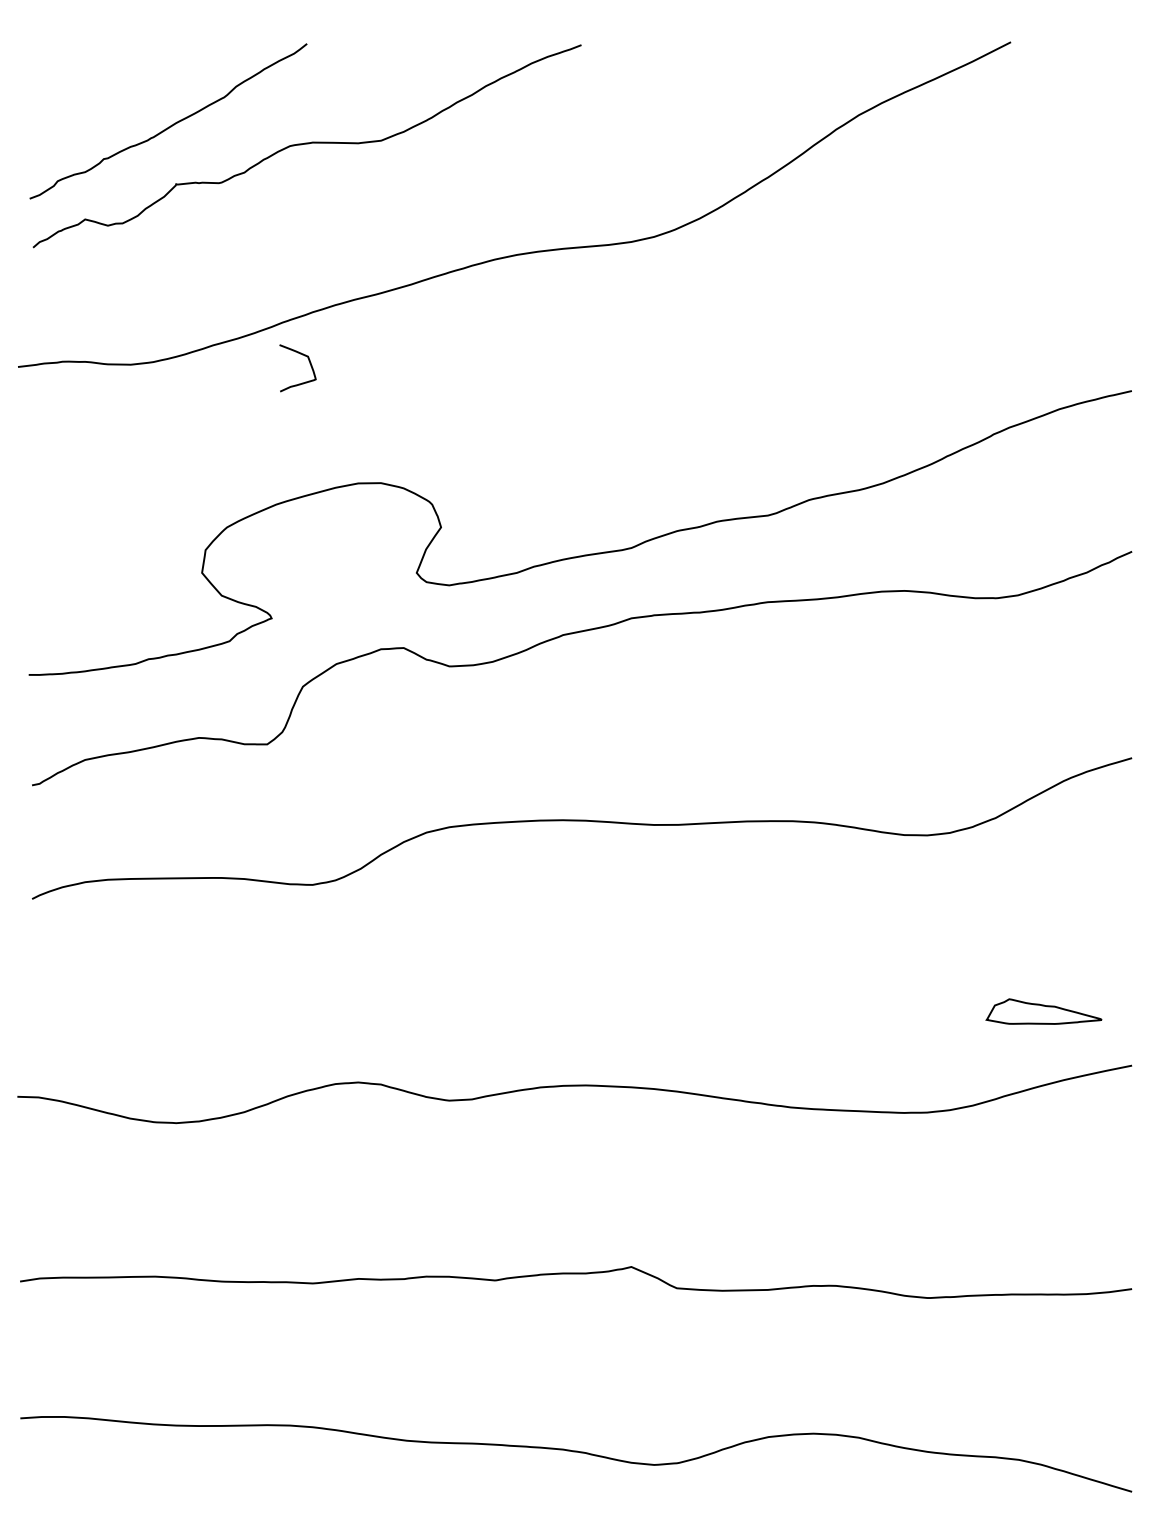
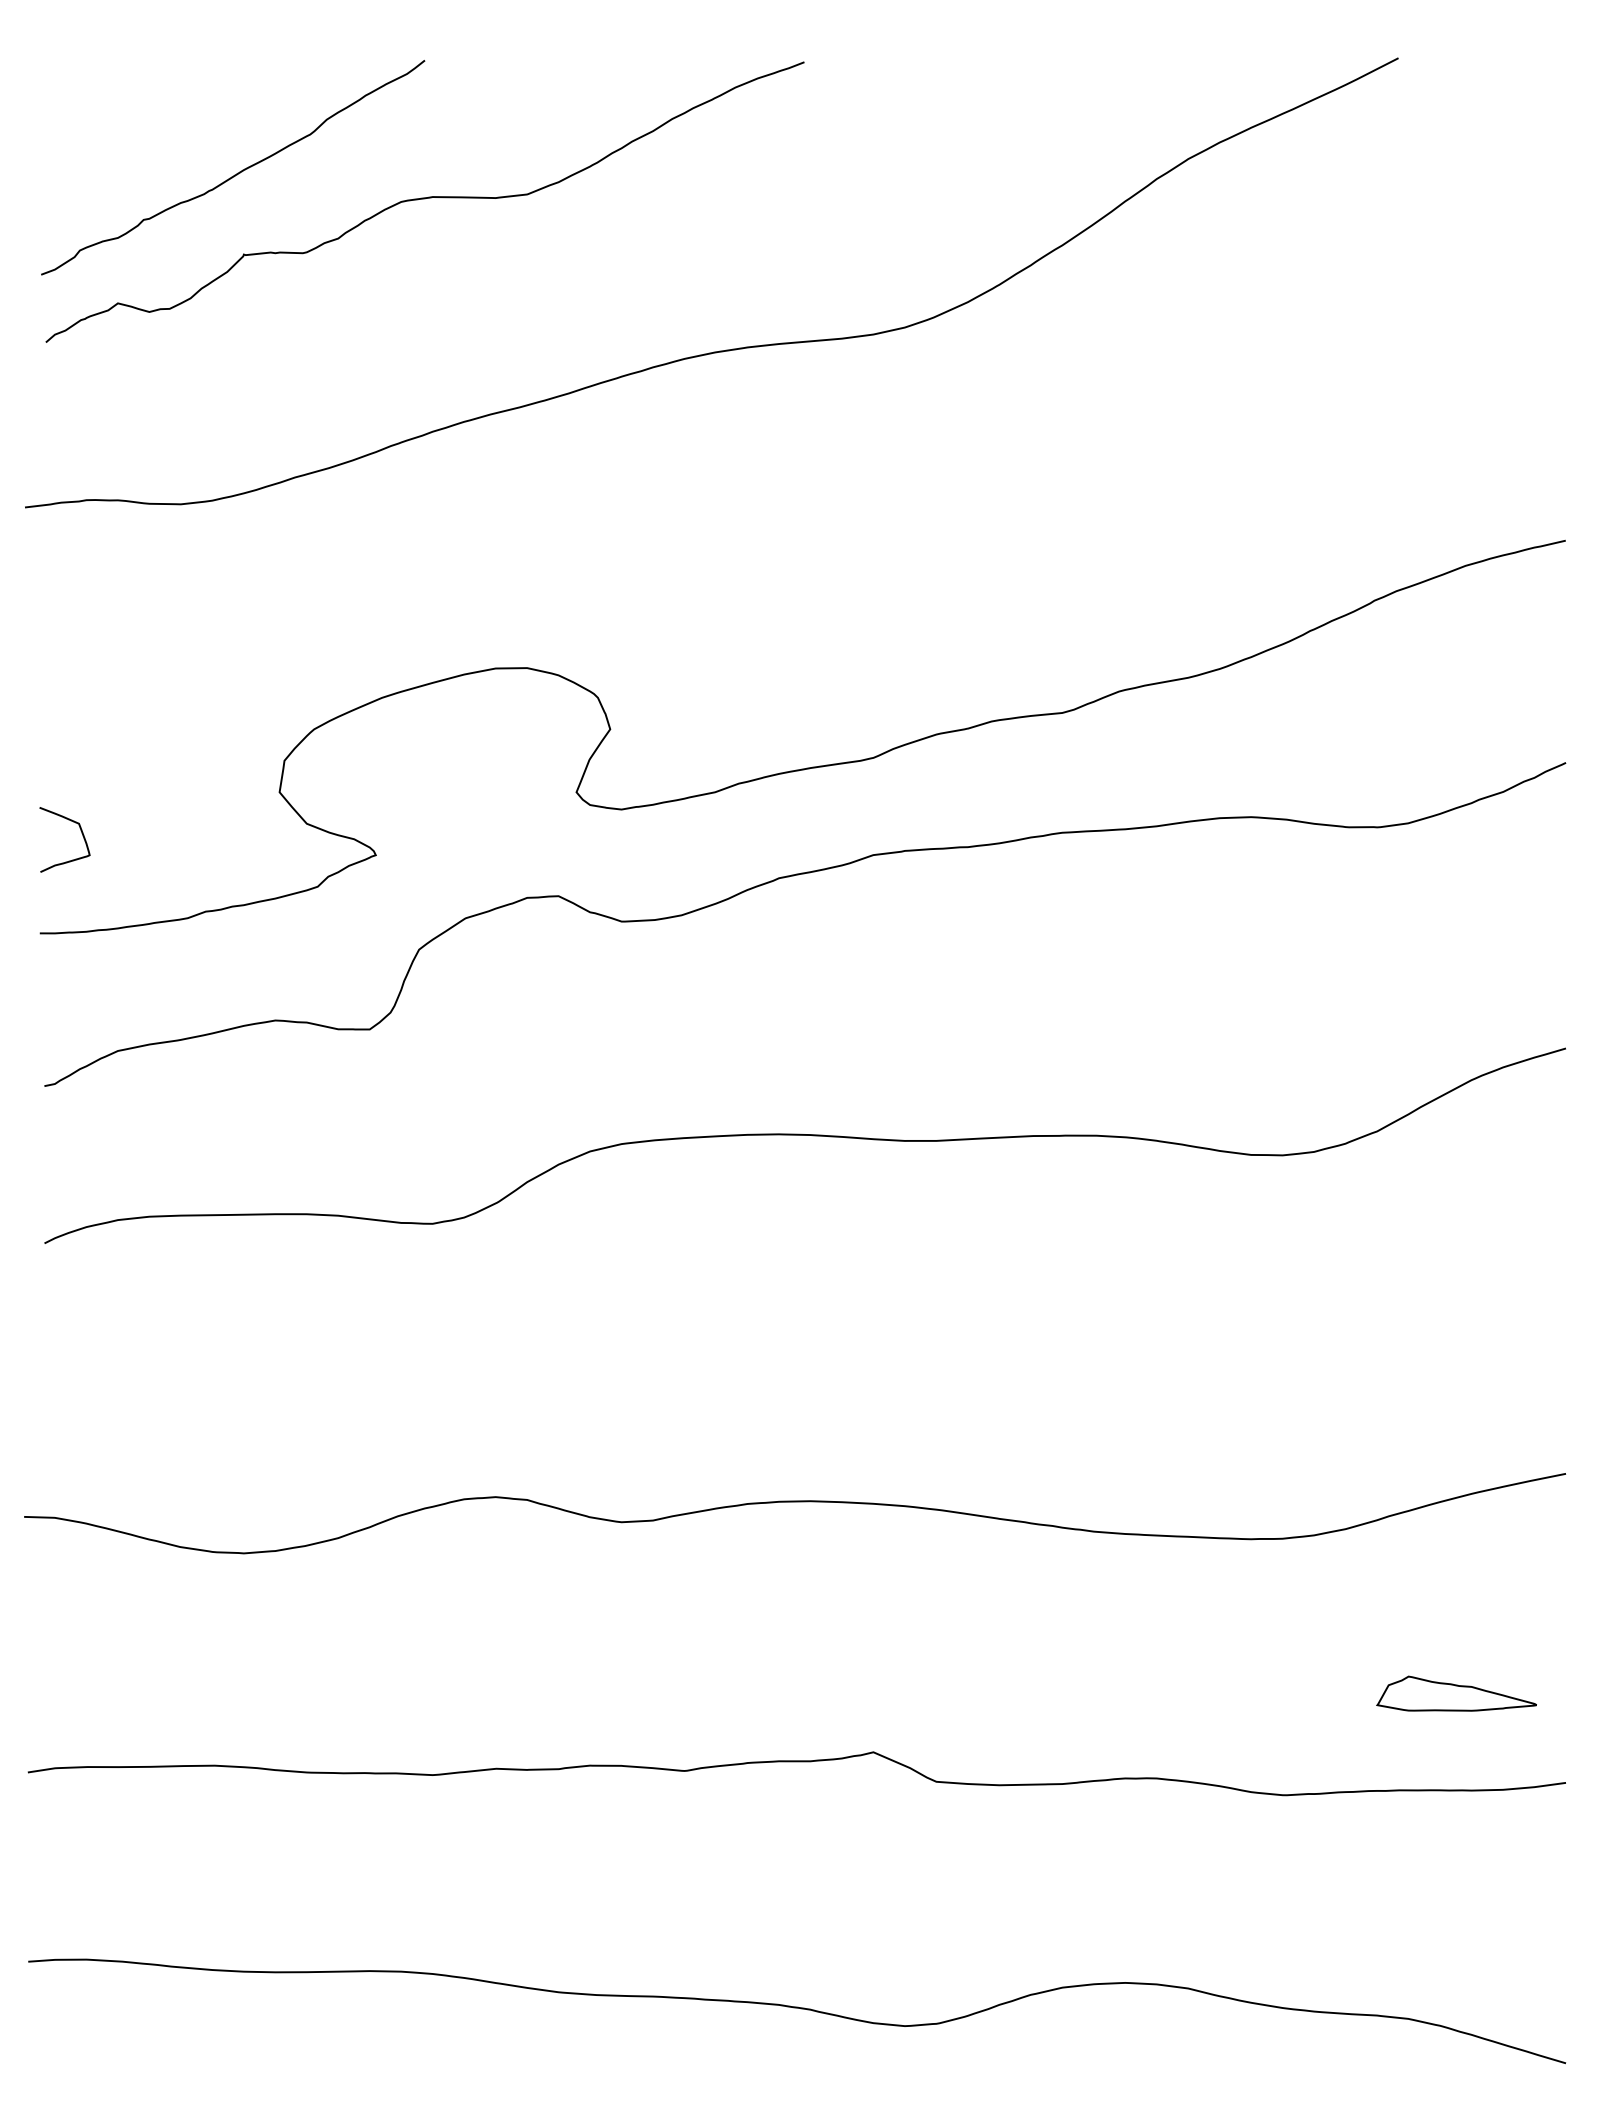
curve: (309, 363) -> (81, 833), moved
part: (1043, 1011) -> (1455, 1693), moved

